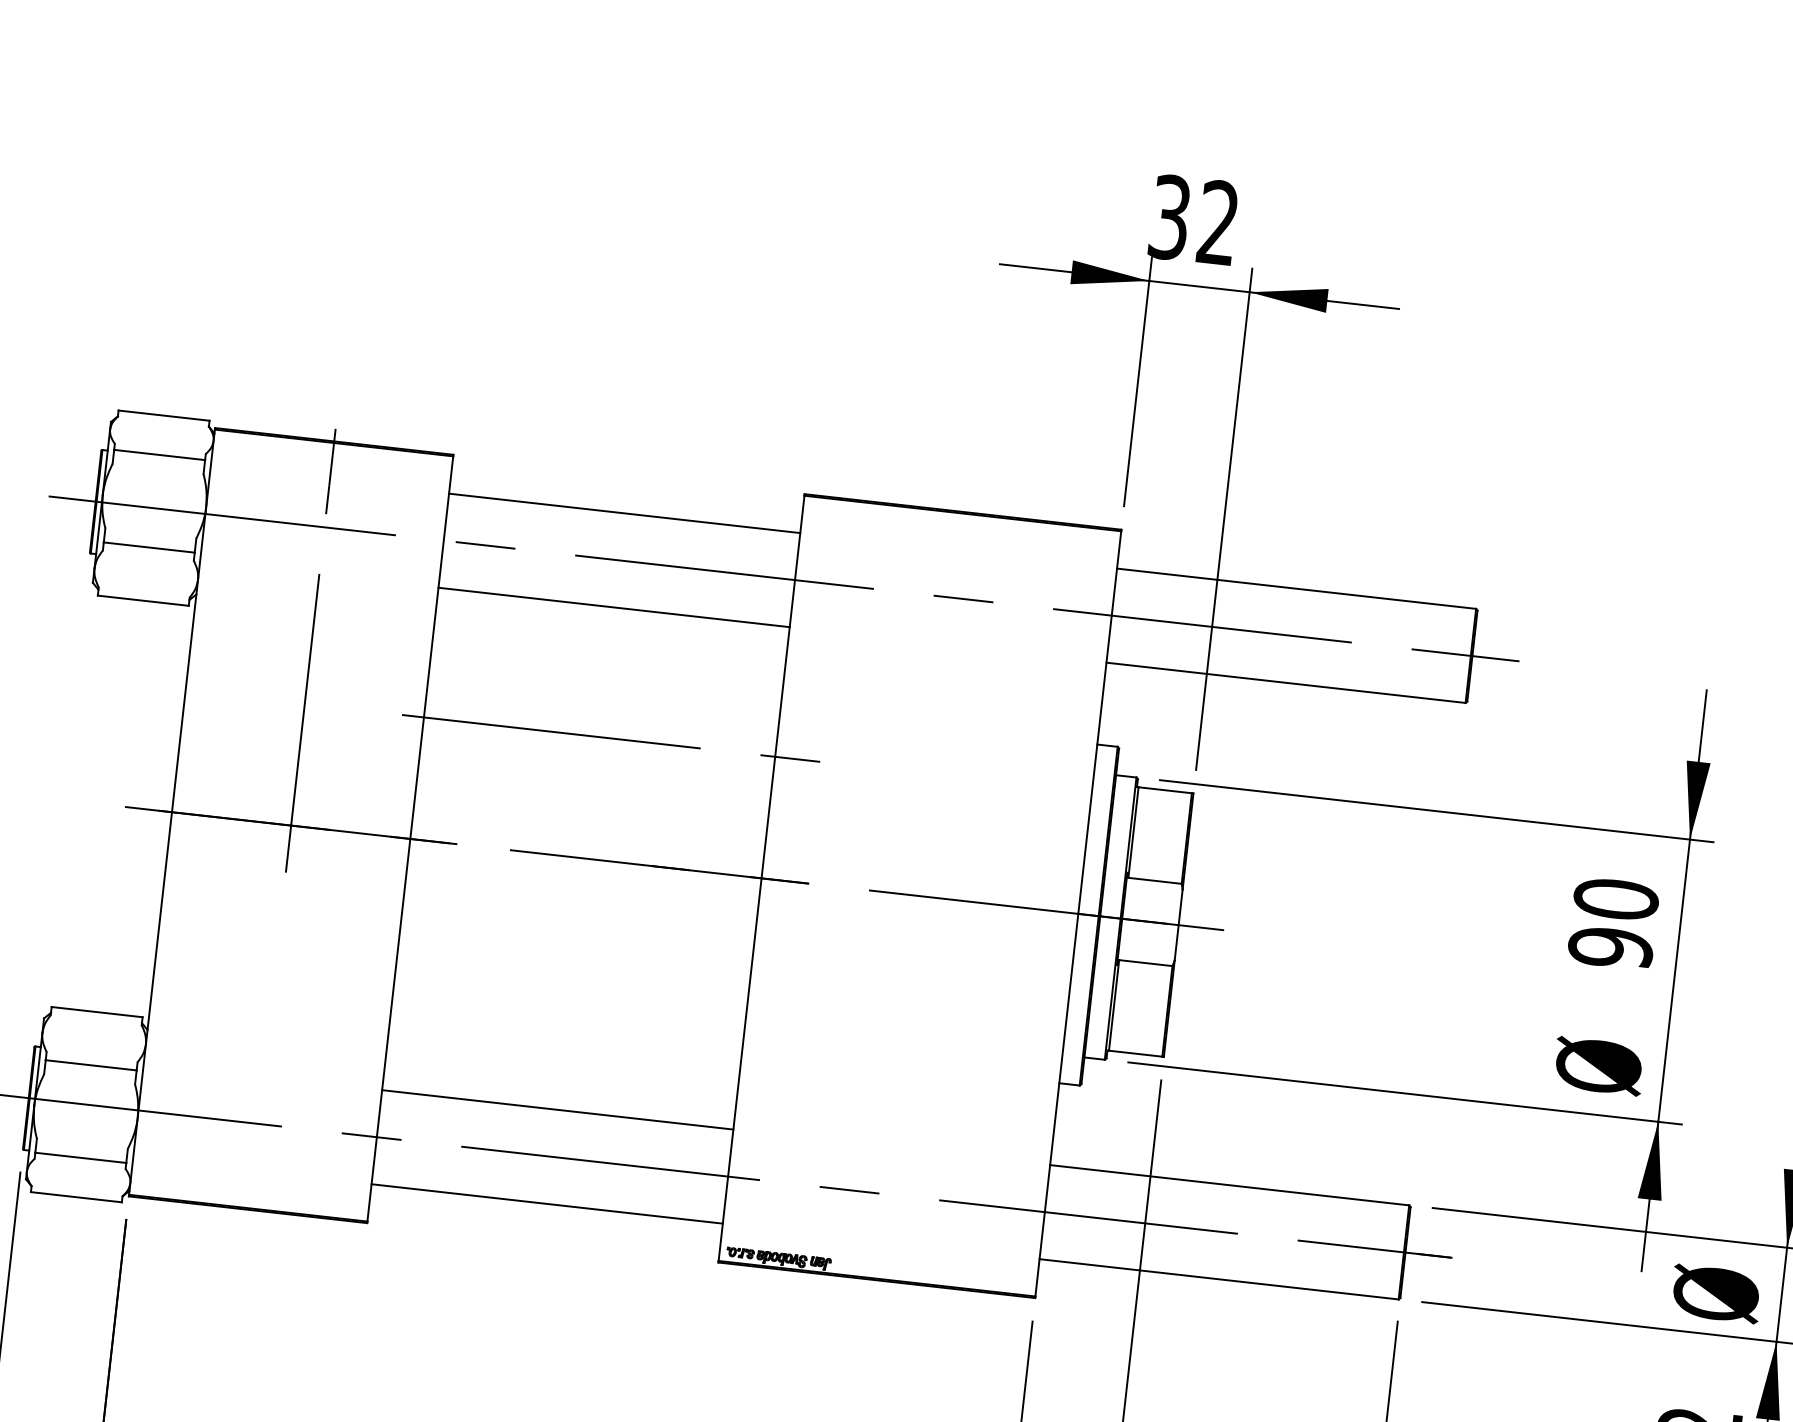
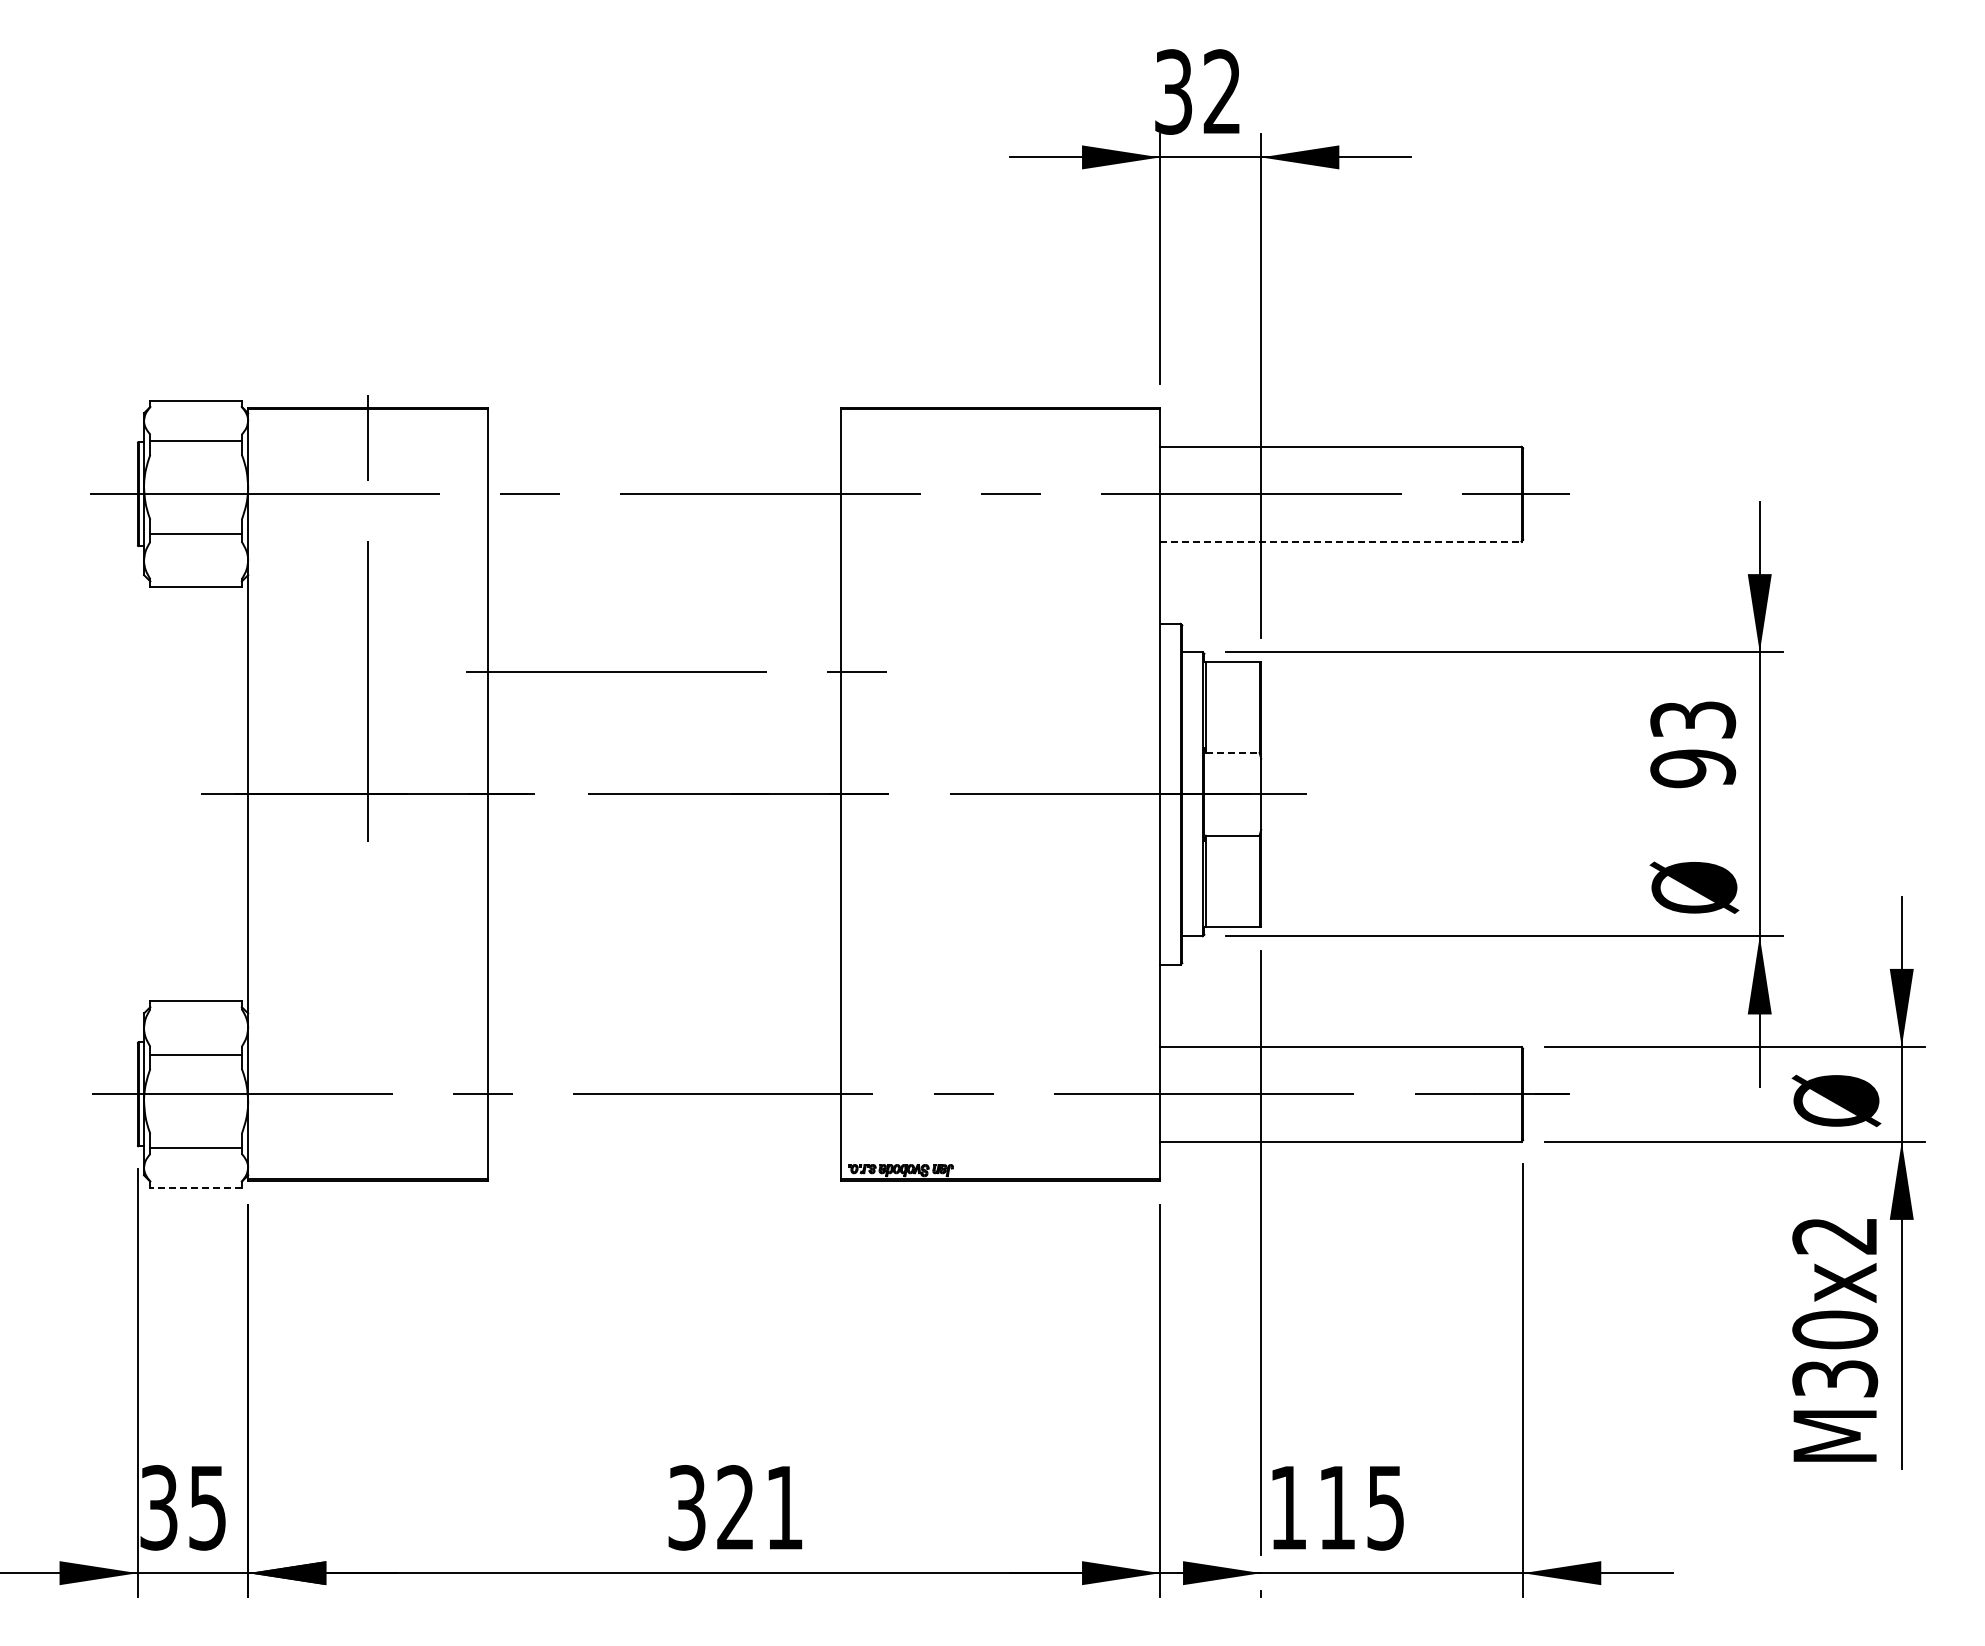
line: (624, 513) -> (664, 446), removed
line: (613, 607) -> (664, 541), removed
line: (1285, 682) -> (1340, 541), solid -> dashed
line: (1154, 880) -> (1232, 752), solid -> dashed
text: (1616, 899) -> (1693, 719), 90 -> 93
line: (557, 1110) -> (664, 1047), removed
line: (76, 1197) -> (196, 1187), solid -> dashed
line: (547, 1203) -> (664, 1141), removed

